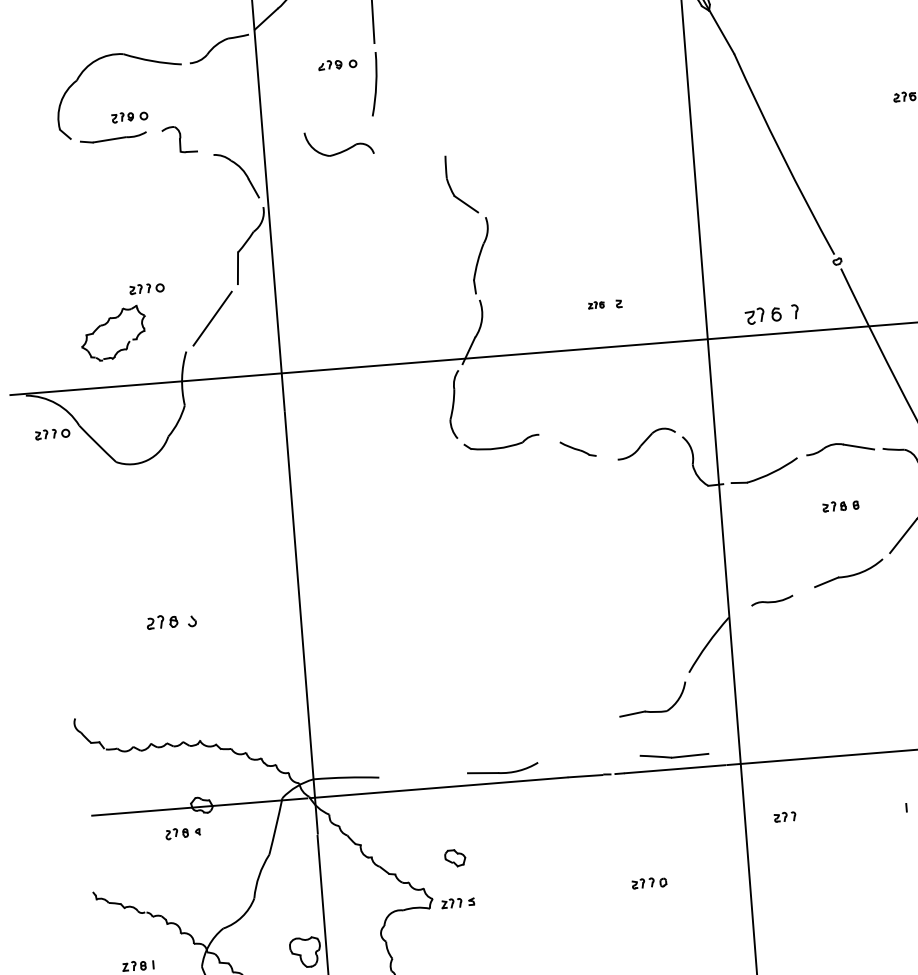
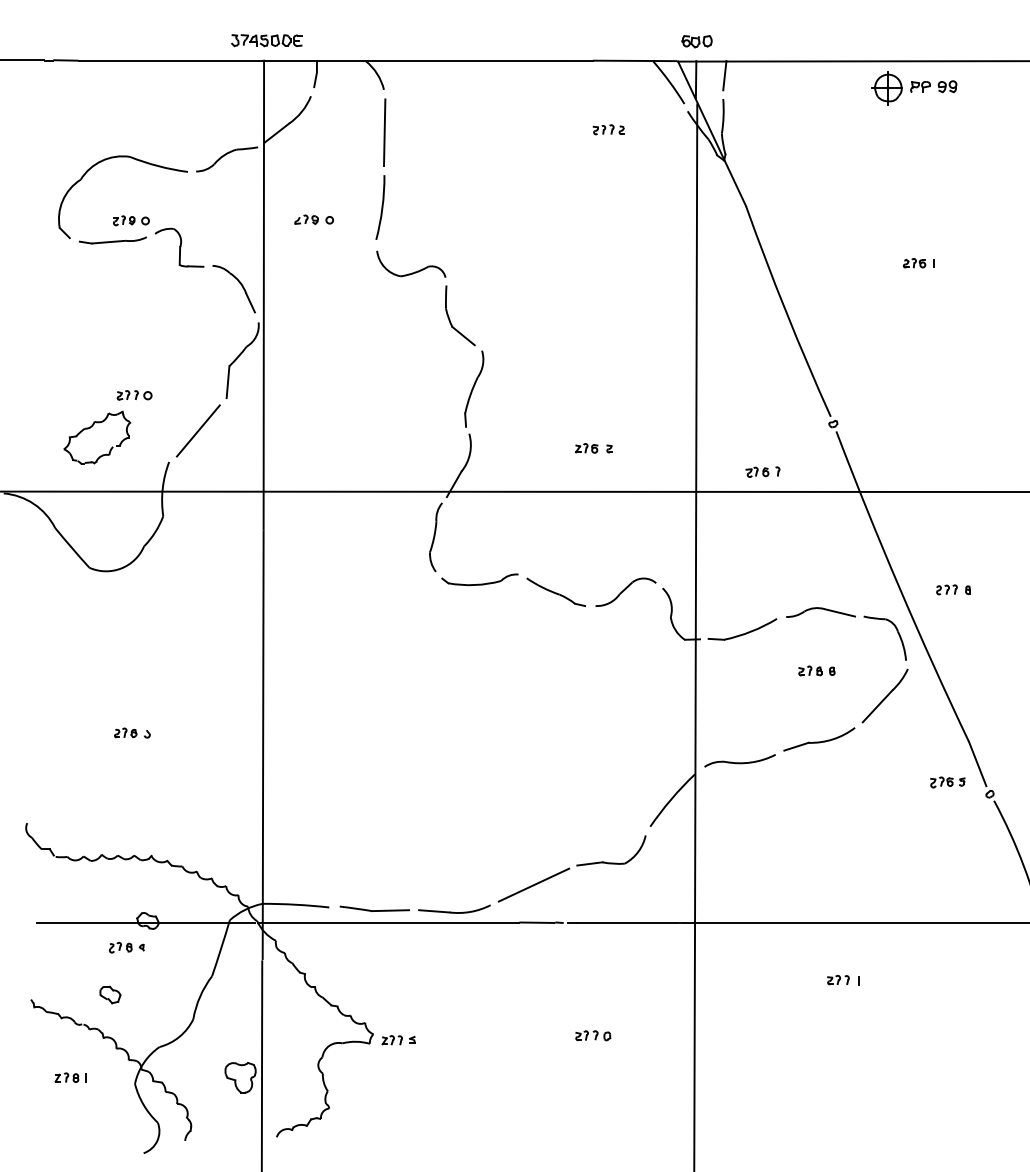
part: (337, 64) -> (313, 219), moved
part: (179, 139) -> (179, 247), size x1.43
part: (342, 150) -> (414, 271), moved
part: (596, 305) -> (586, 448), size x1.43
part: (771, 313) -> (762, 471), size x0.62
part: (52, 434) -> (27, 534), removed
part: (578, 448) -> (556, 591), size x1.67
part: (771, 600) -> (739, 760), size x1.67
part: (171, 620) -> (132, 732), size x0.71
line: (578, 738) -> (533, 884), added
part: (674, 754) -> (374, 908), moved
part: (785, 816) -> (838, 979), moved
part: (455, 857) -> (110, 994), moved

